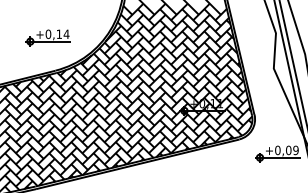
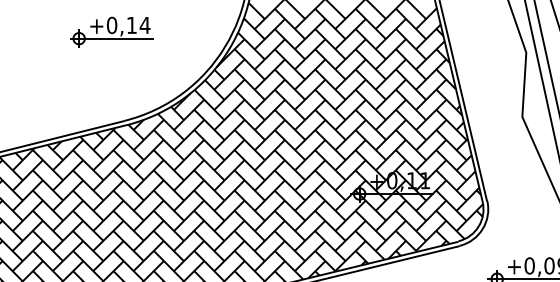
part: (47, 37) -> (110, 31), moved

